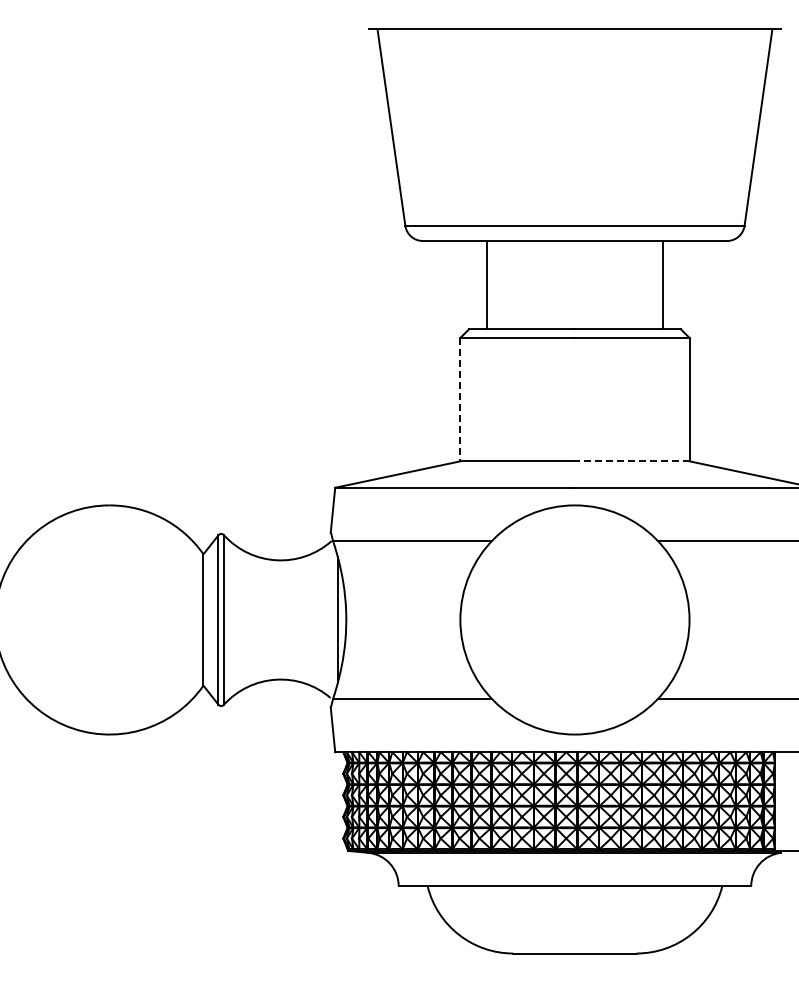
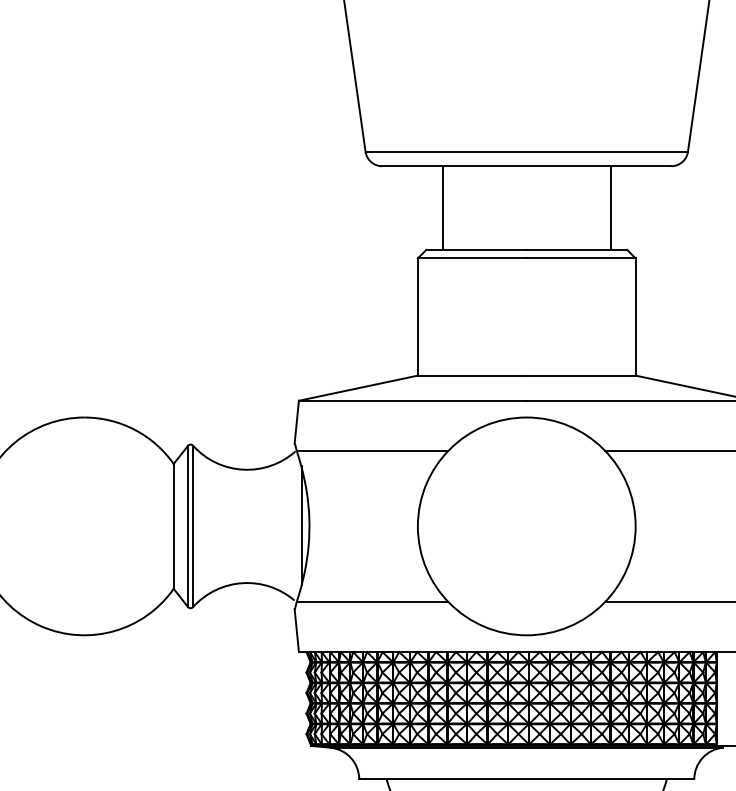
line: (460, 399) -> (417, 316), dashed -> solid
line: (631, 461) -> (580, 375), dashed -> solid

